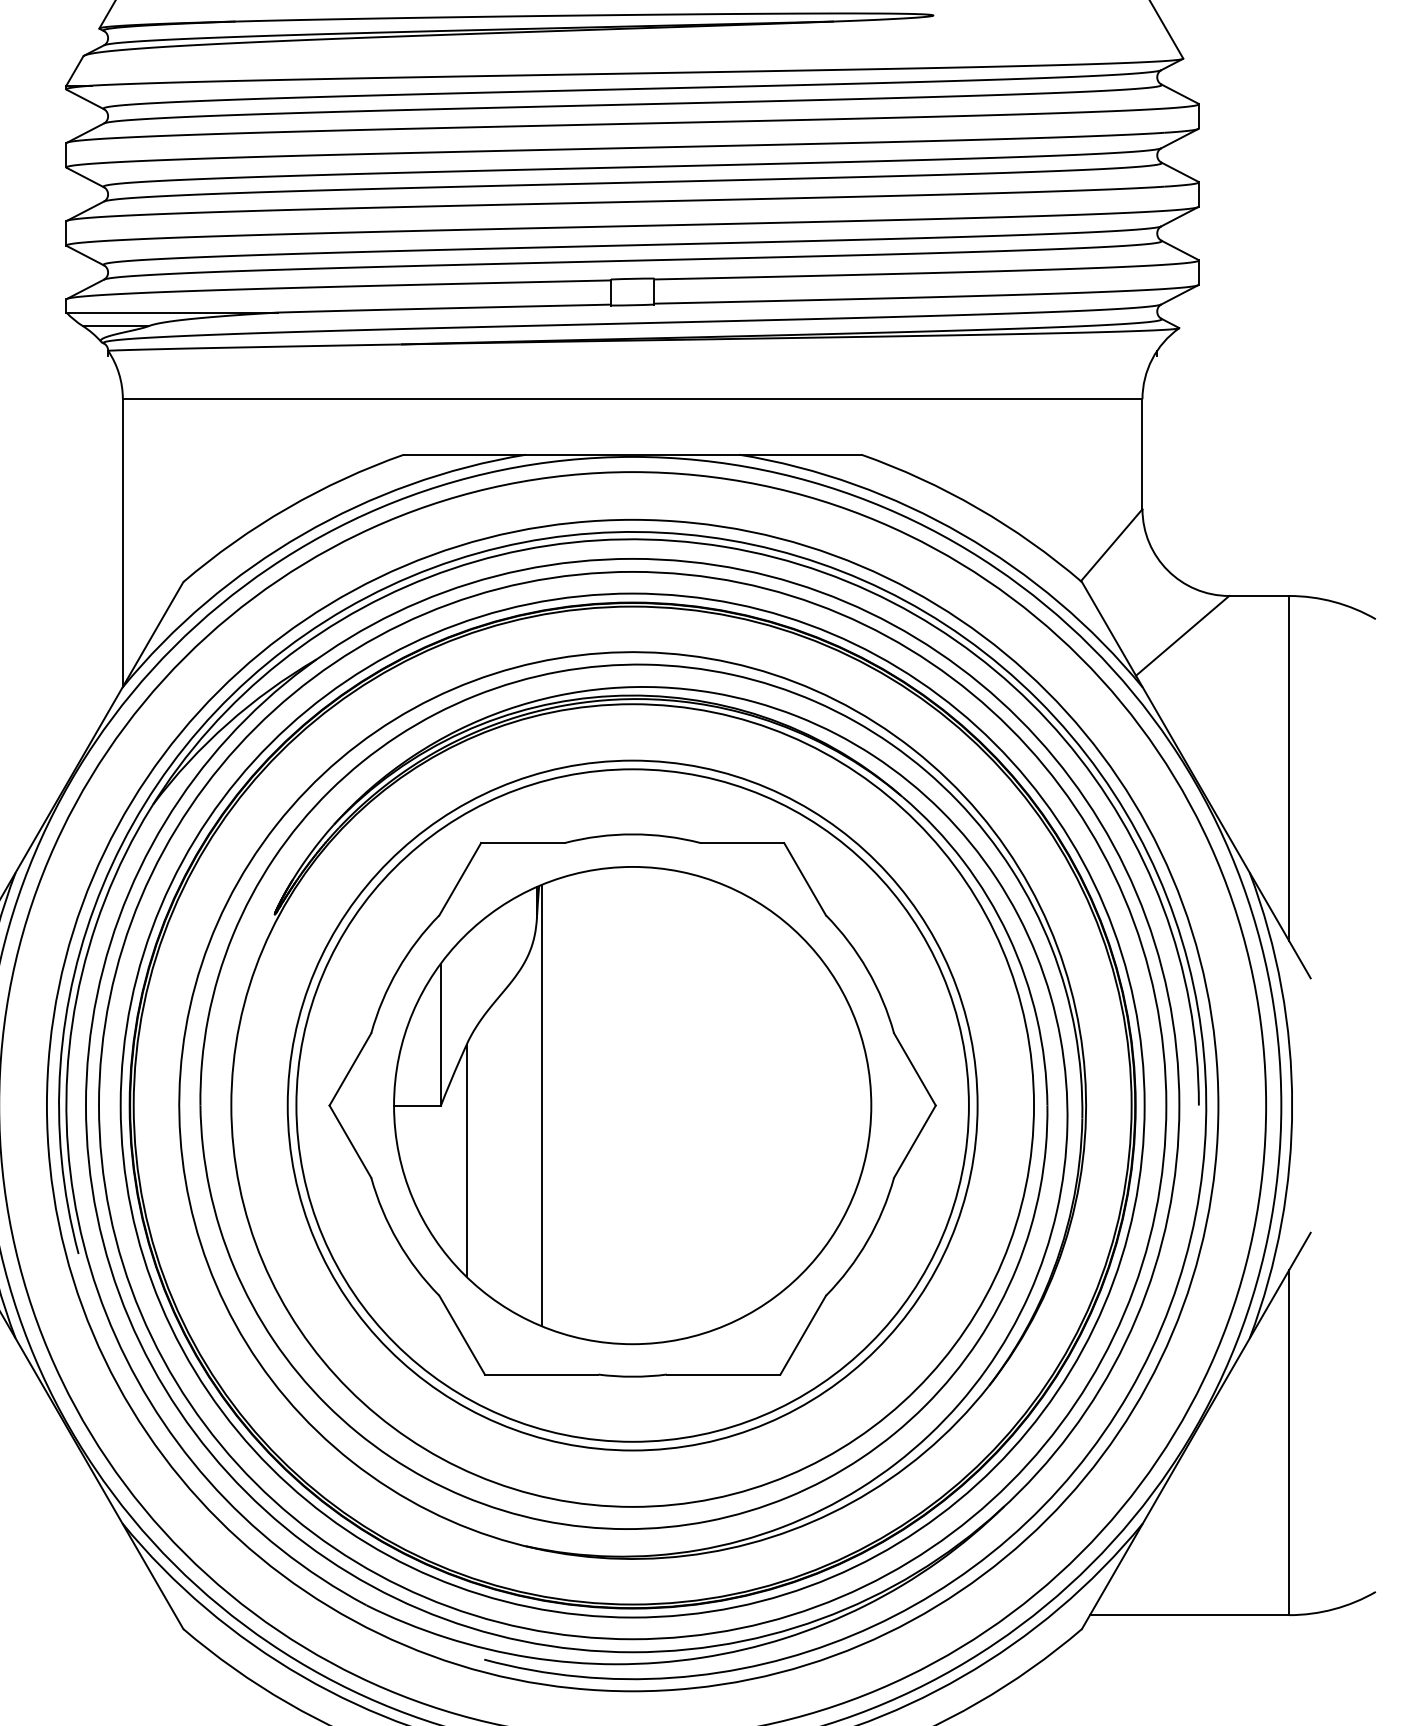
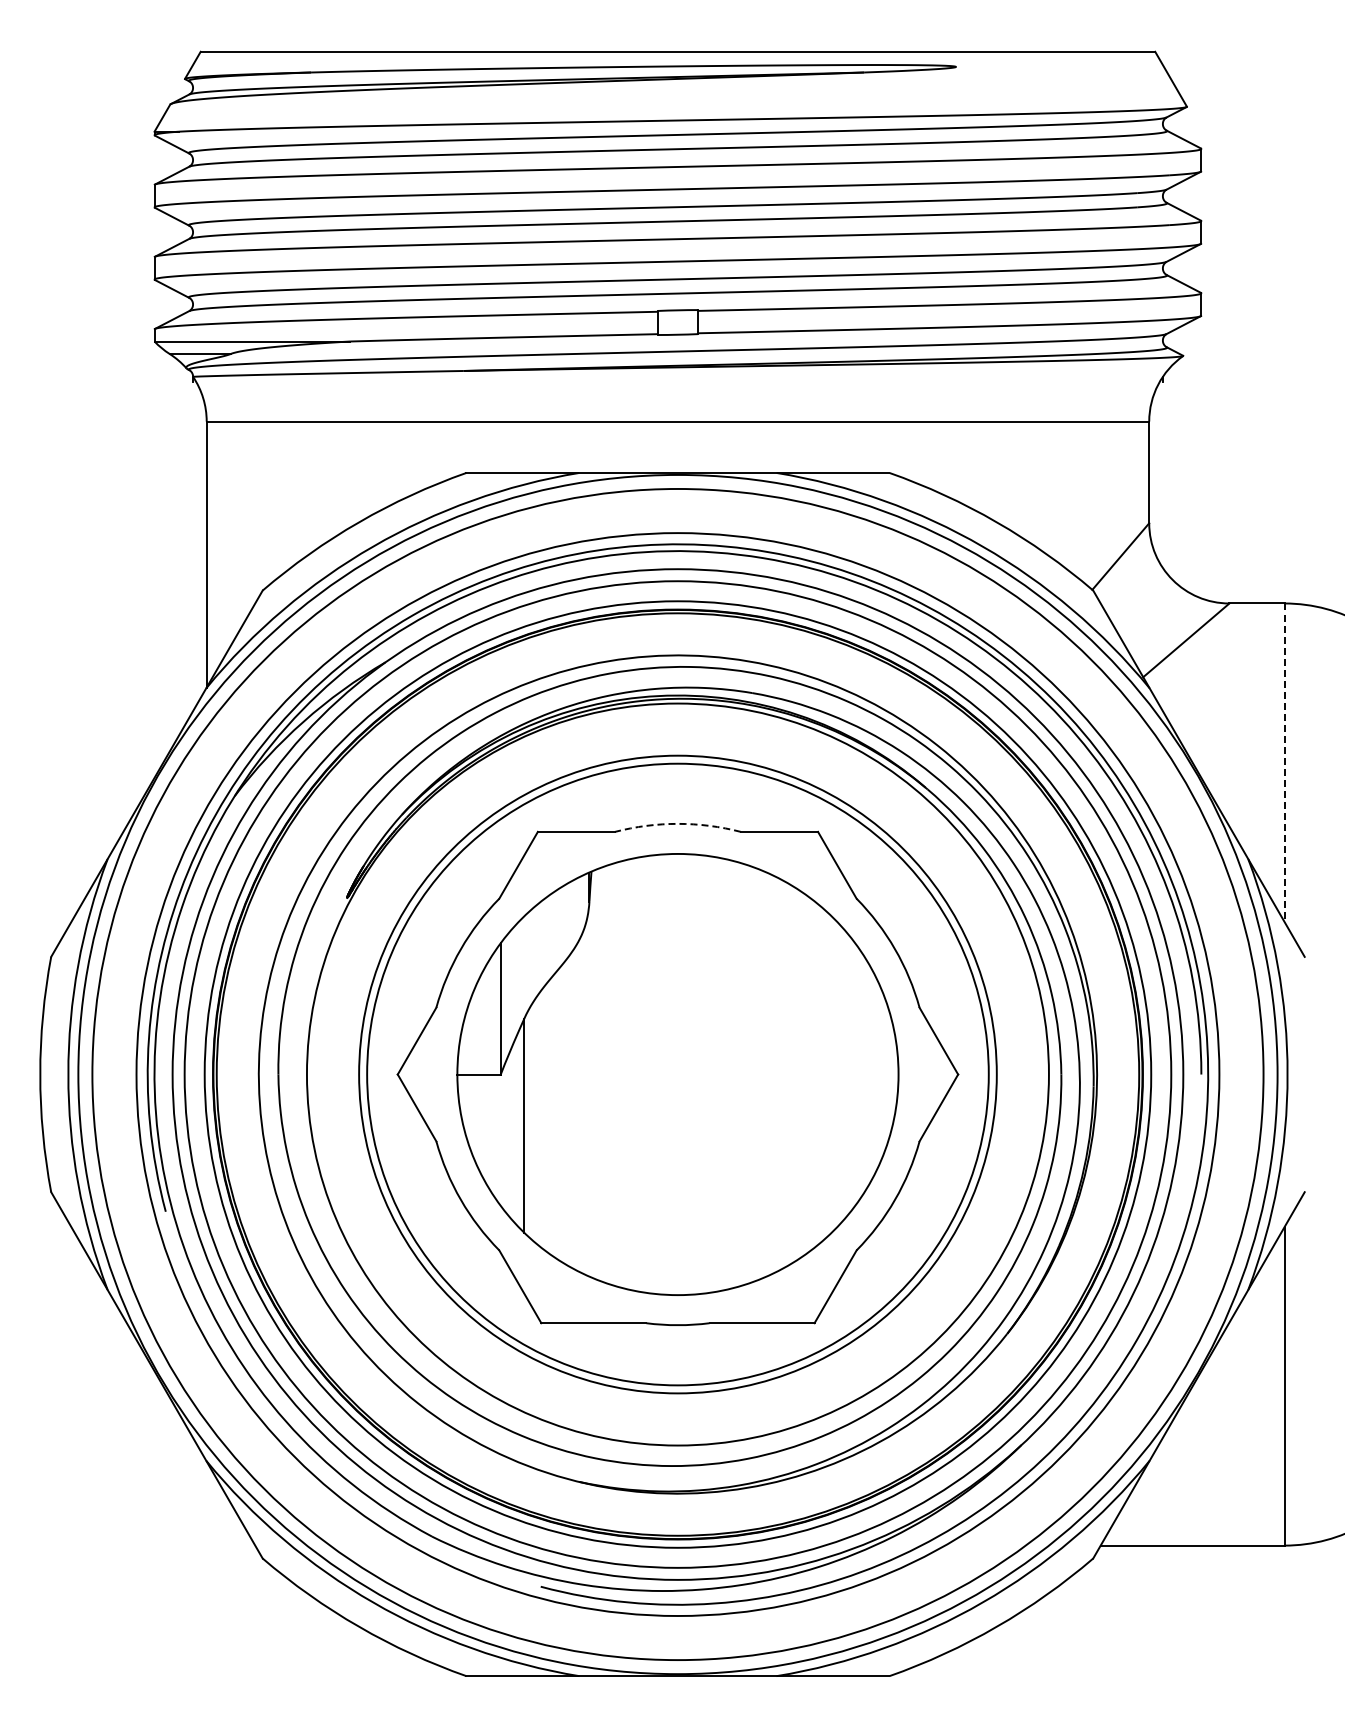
line: (1288, 769) -> (1284, 763), solid -> dashed
arc: (632, 833) -> (677, 823), solid -> dashed
line: (541, 1105) -> (593, 1074), removed

